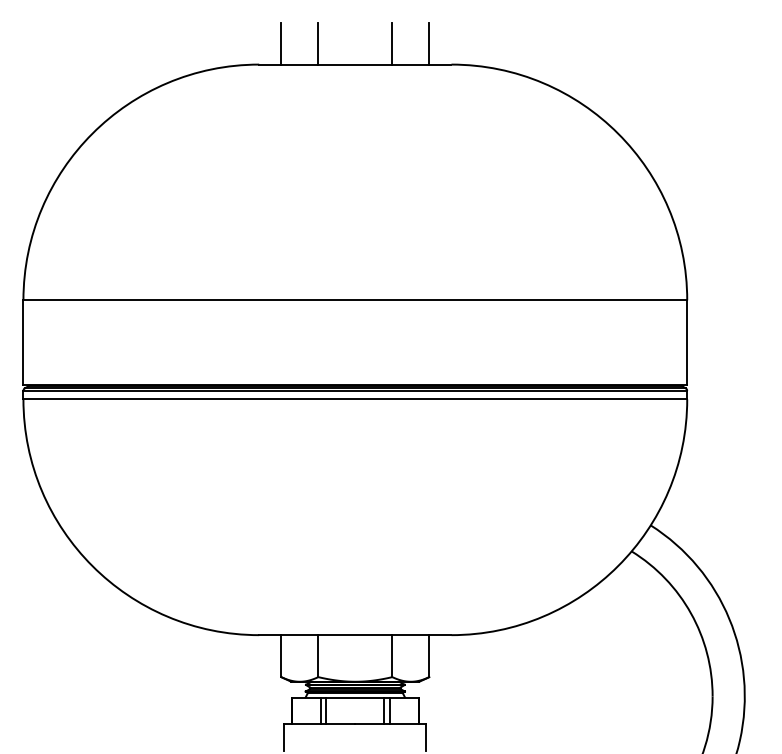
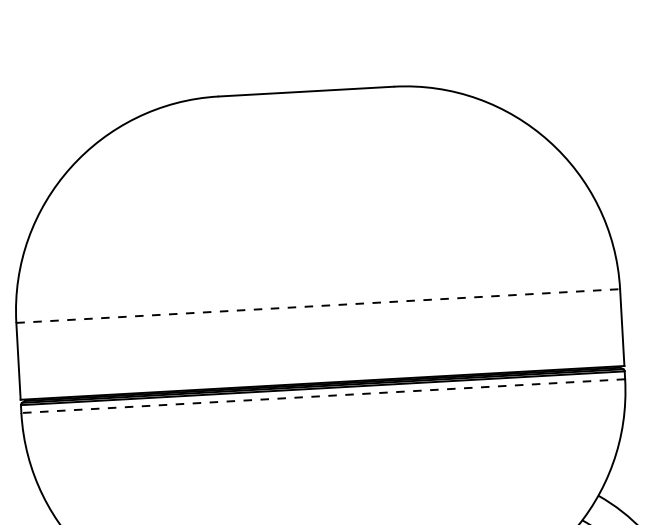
line: (281, 43) -> (238, 76), removed
line: (318, 43) -> (271, 74), removed
line: (392, 43) -> (338, 70), removed
line: (429, 43) -> (372, 68), removed
line: (355, 300) -> (318, 306), solid -> dashed
line: (355, 399) -> (323, 396), solid -> dashed

